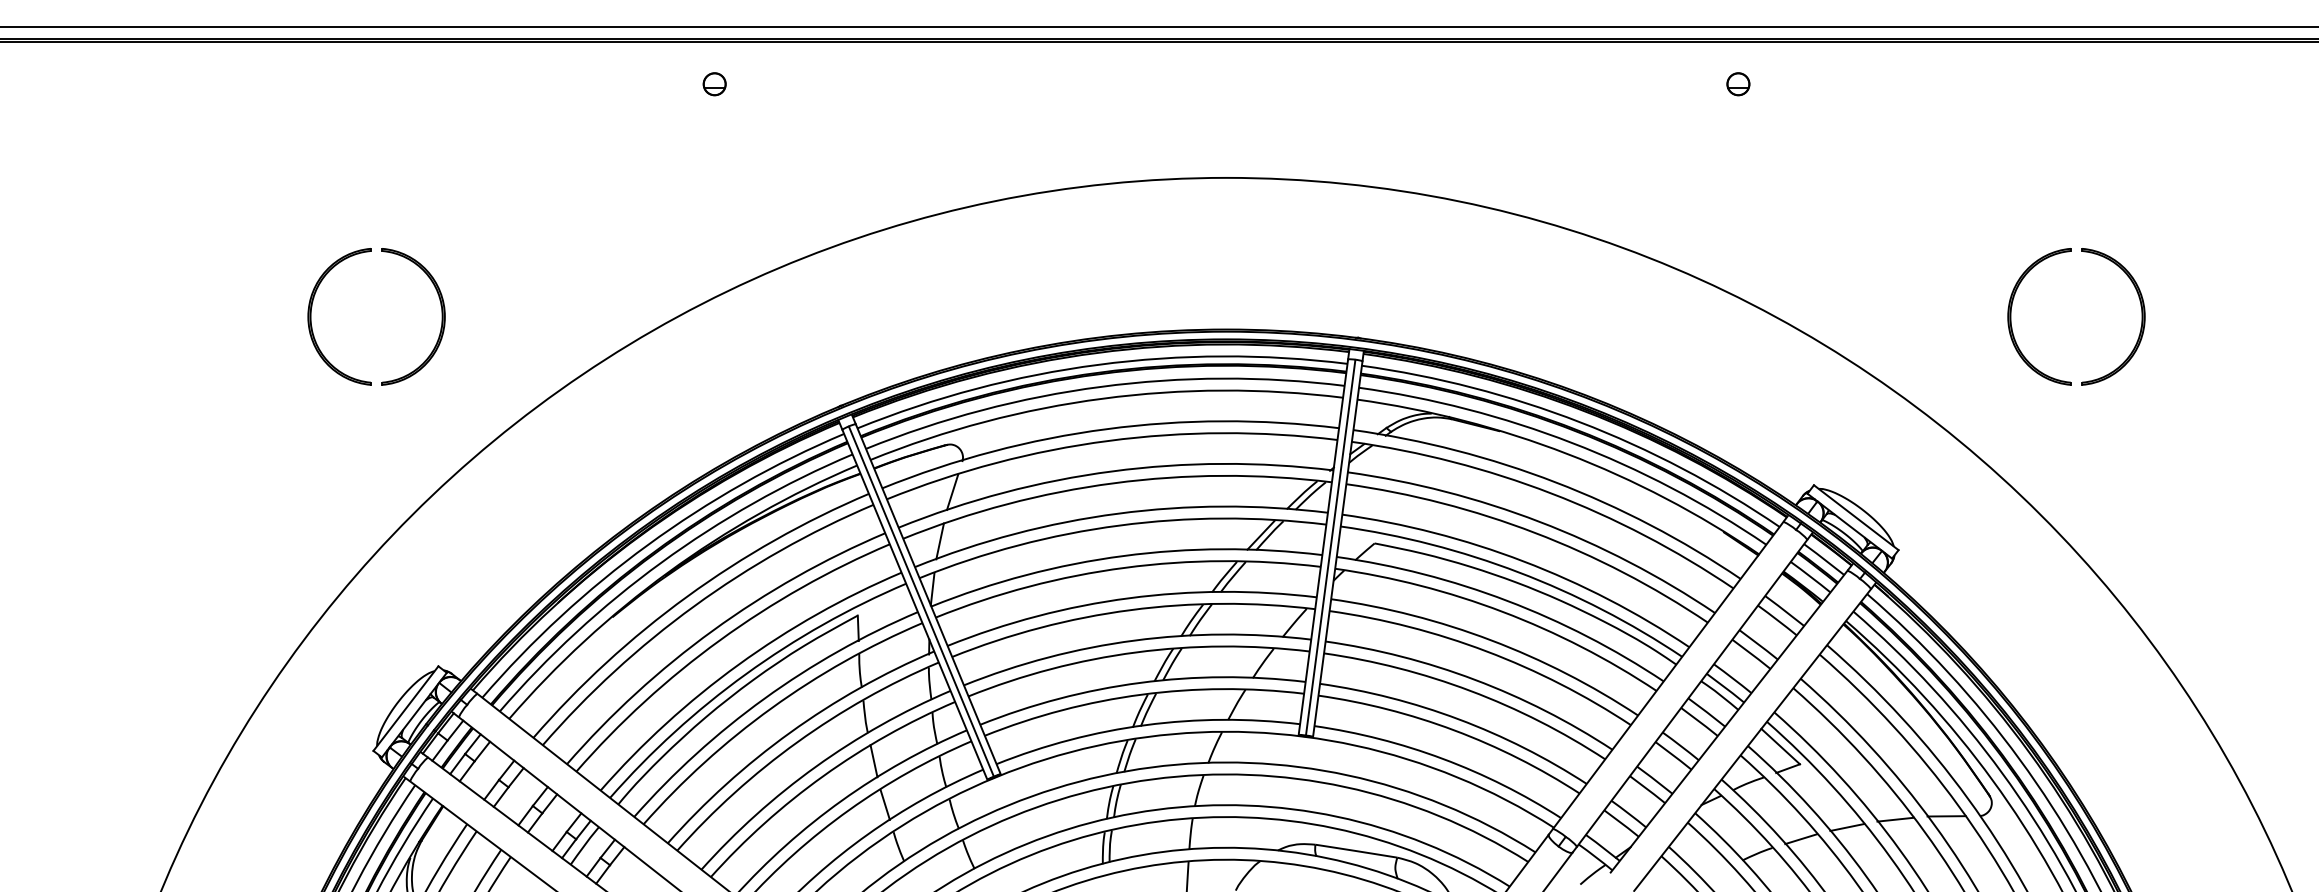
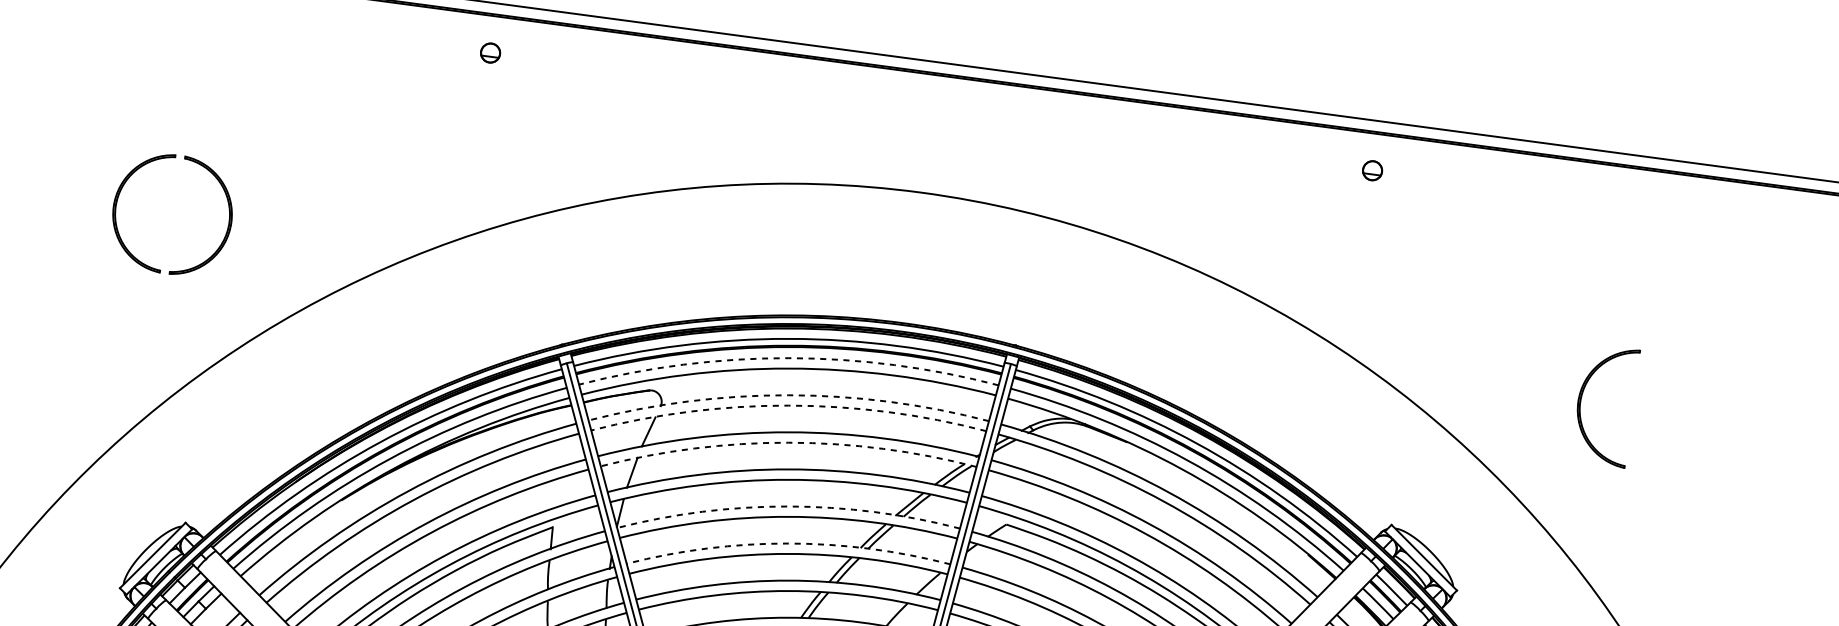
part: (2141, 316) -> (1693, 417), removed
arc: (1101, 386) -> (789, 357), solid -> dashed
arc: (1106, 429) -> (788, 395), solid -> dashed
arc: (1108, 440) -> (788, 405), solid -> dashed
arc: (1113, 483) -> (788, 442), solid -> dashed
arc: (1123, 555) -> (788, 506), solid -> dashed
arc: (1129, 598) -> (788, 543), solid -> dashed

